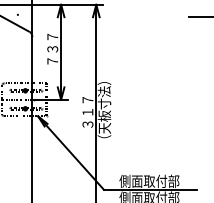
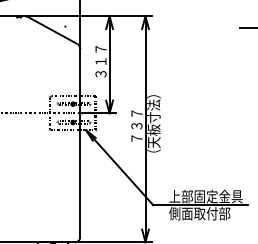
text: (52, 54) -> (100, 67), ７３７ -> ３１７
text: (87, 117) -> (136, 131), ３１７ -> ７３７
text: (155, 181) -> (205, 196), 側面取付部 -> 上部固定金具

